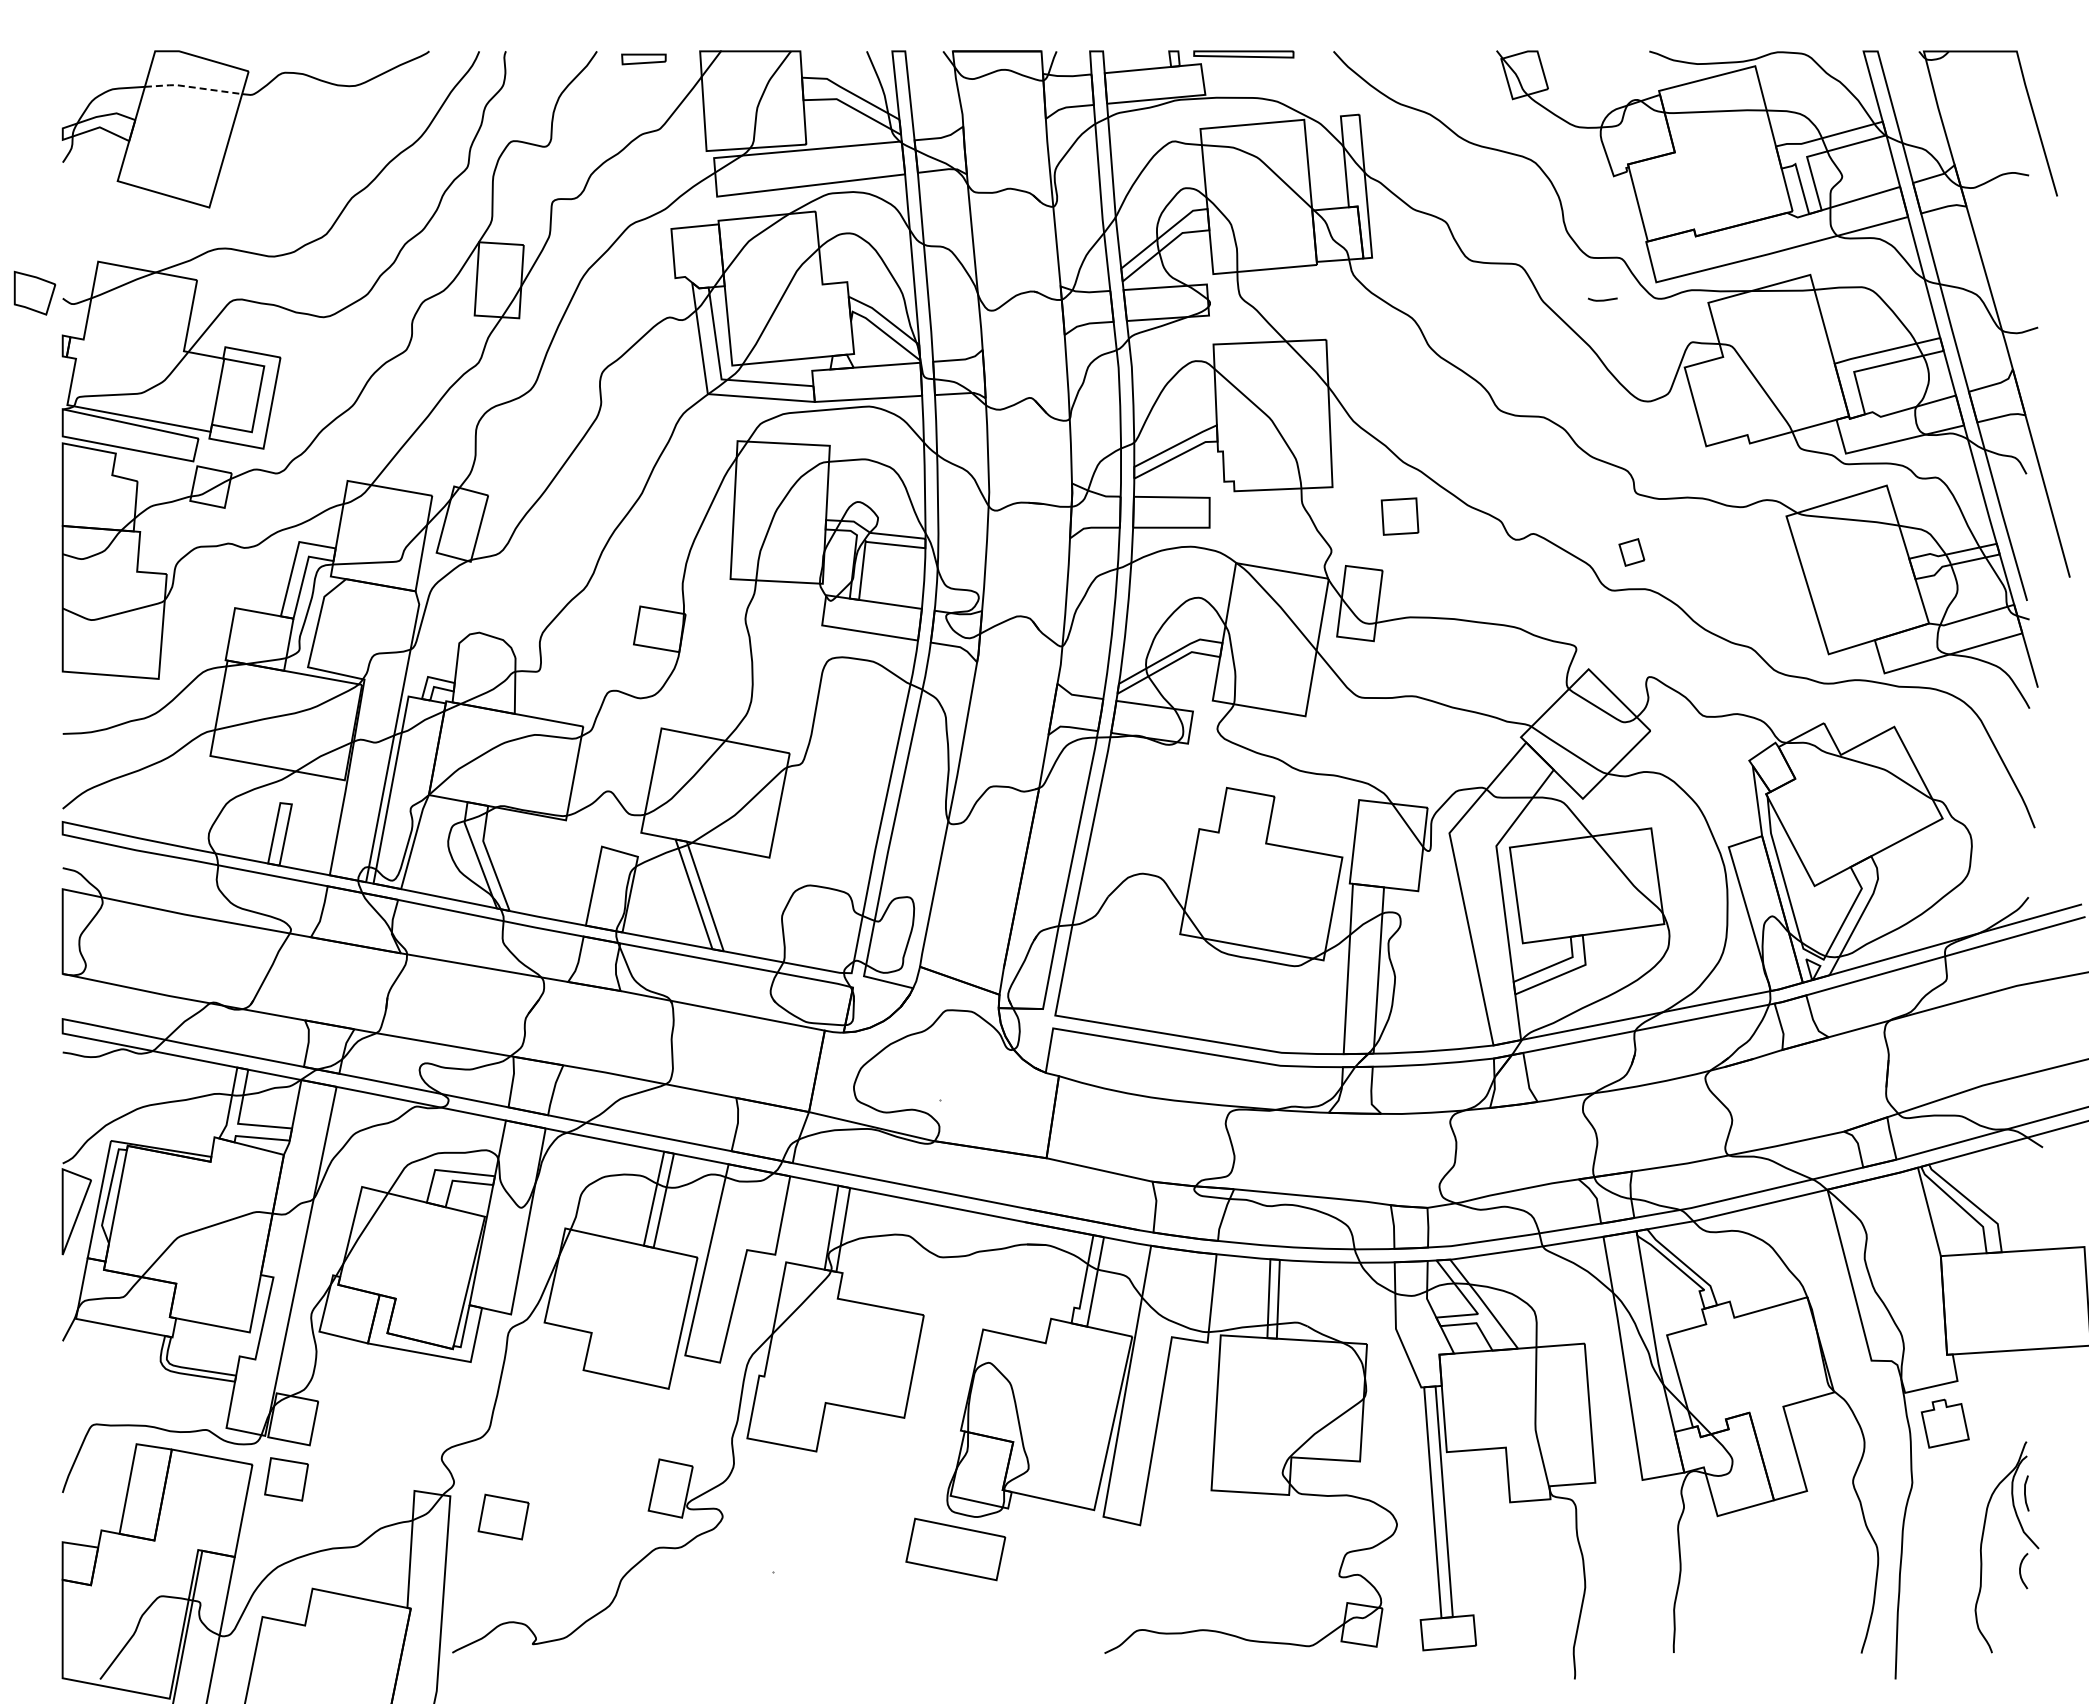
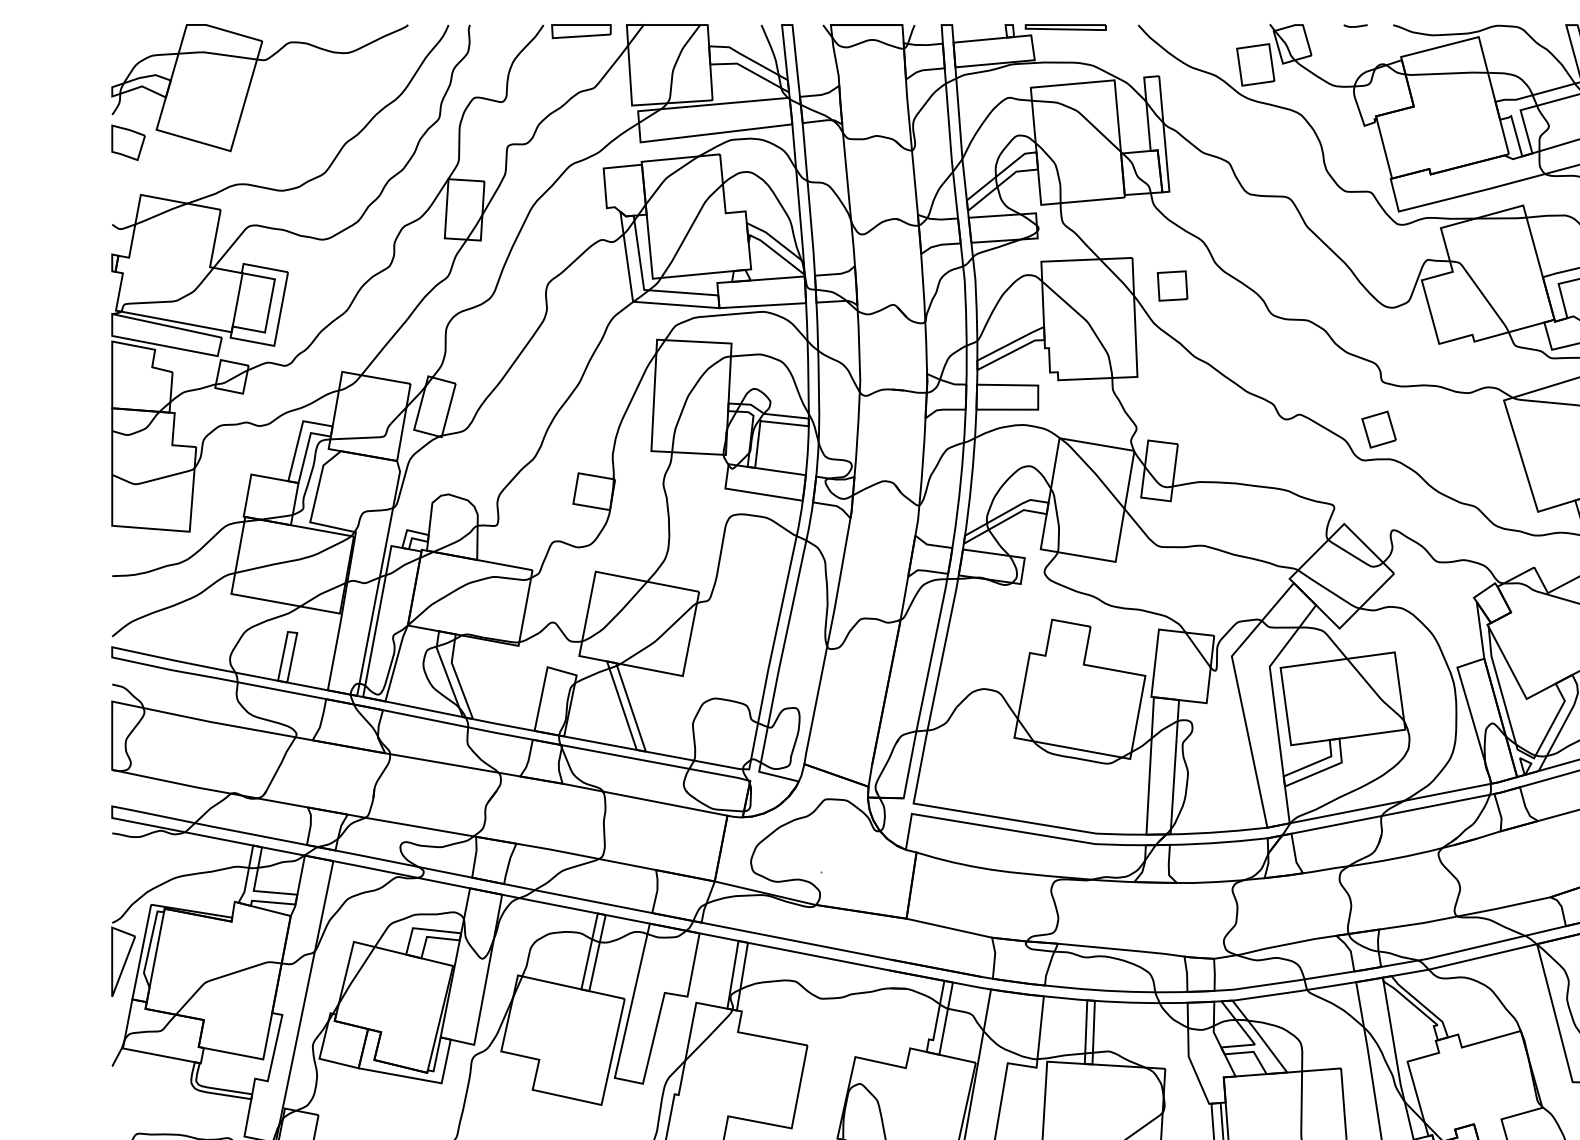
part: (643, 59) -> (581, 31), size x1.67
line: (192, 87) -> (216, 54), dashed -> solid
part: (1479, 100) -> (1256, 64), added
part: (34, 292) -> (128, 142), moved
curve: (1602, 299) -> (1355, 25), moved
part: (1399, 516) -> (1172, 285), moved
part: (1631, 552) -> (1378, 429), size x1.67

